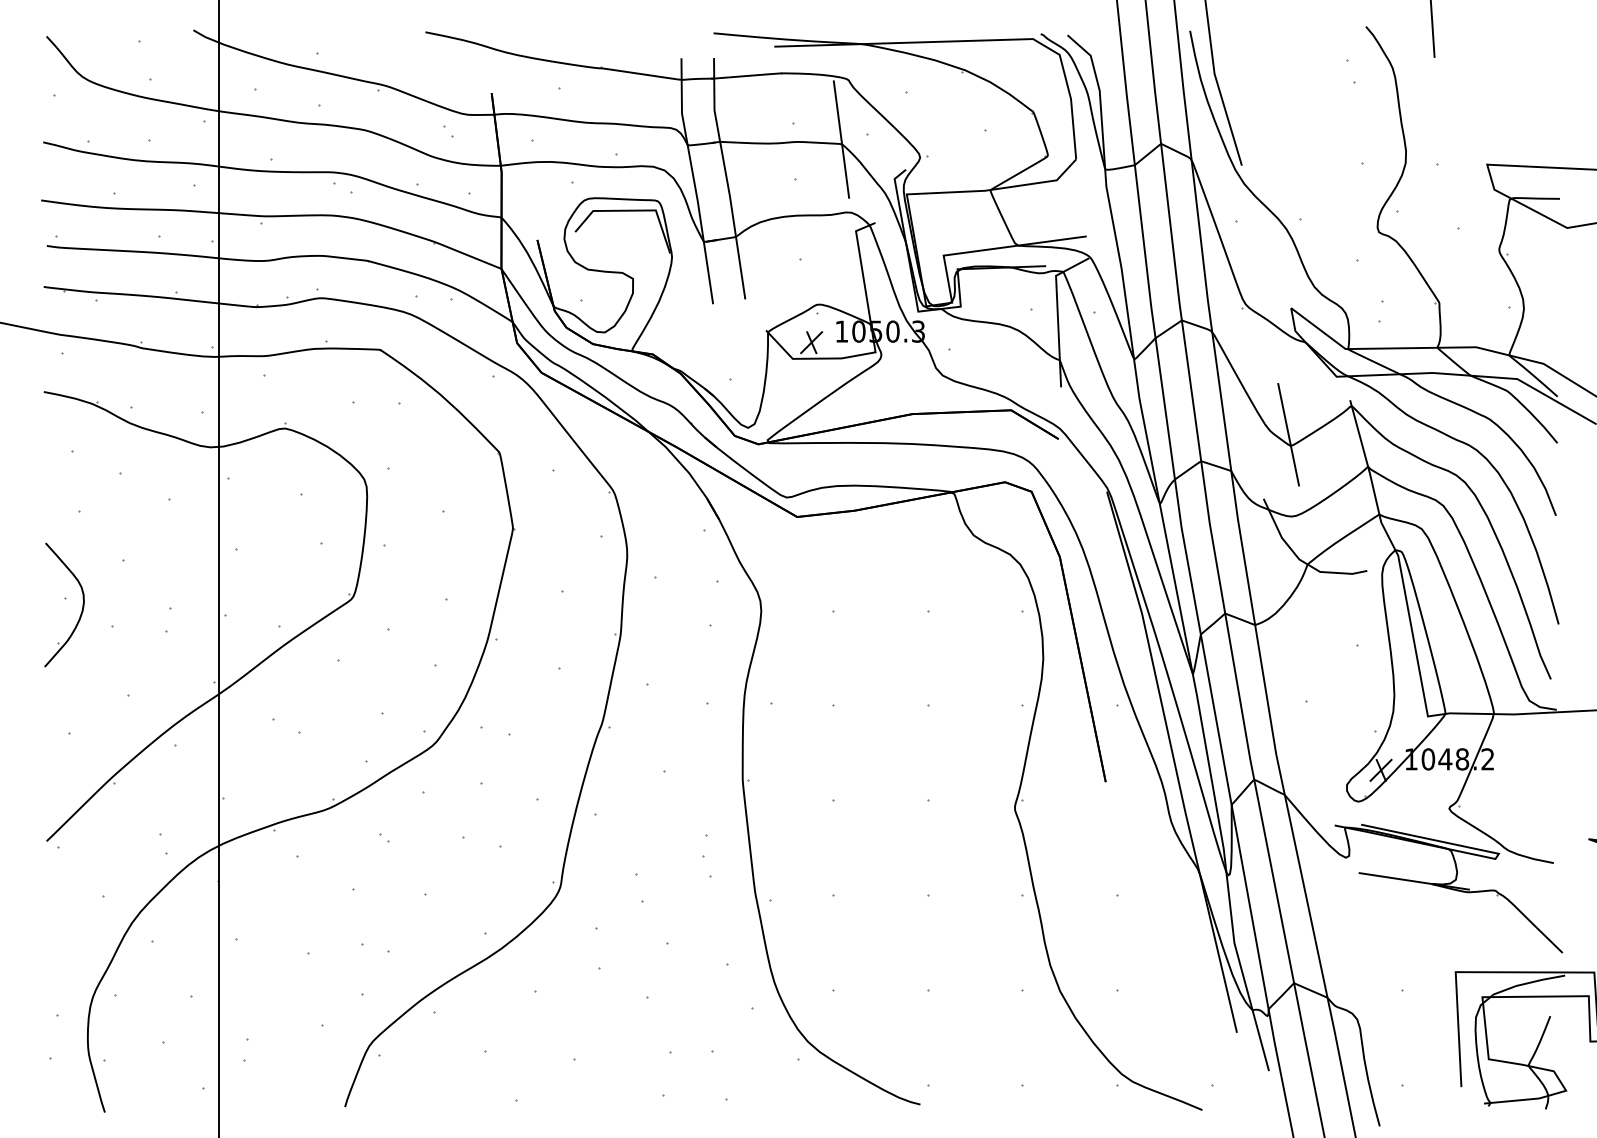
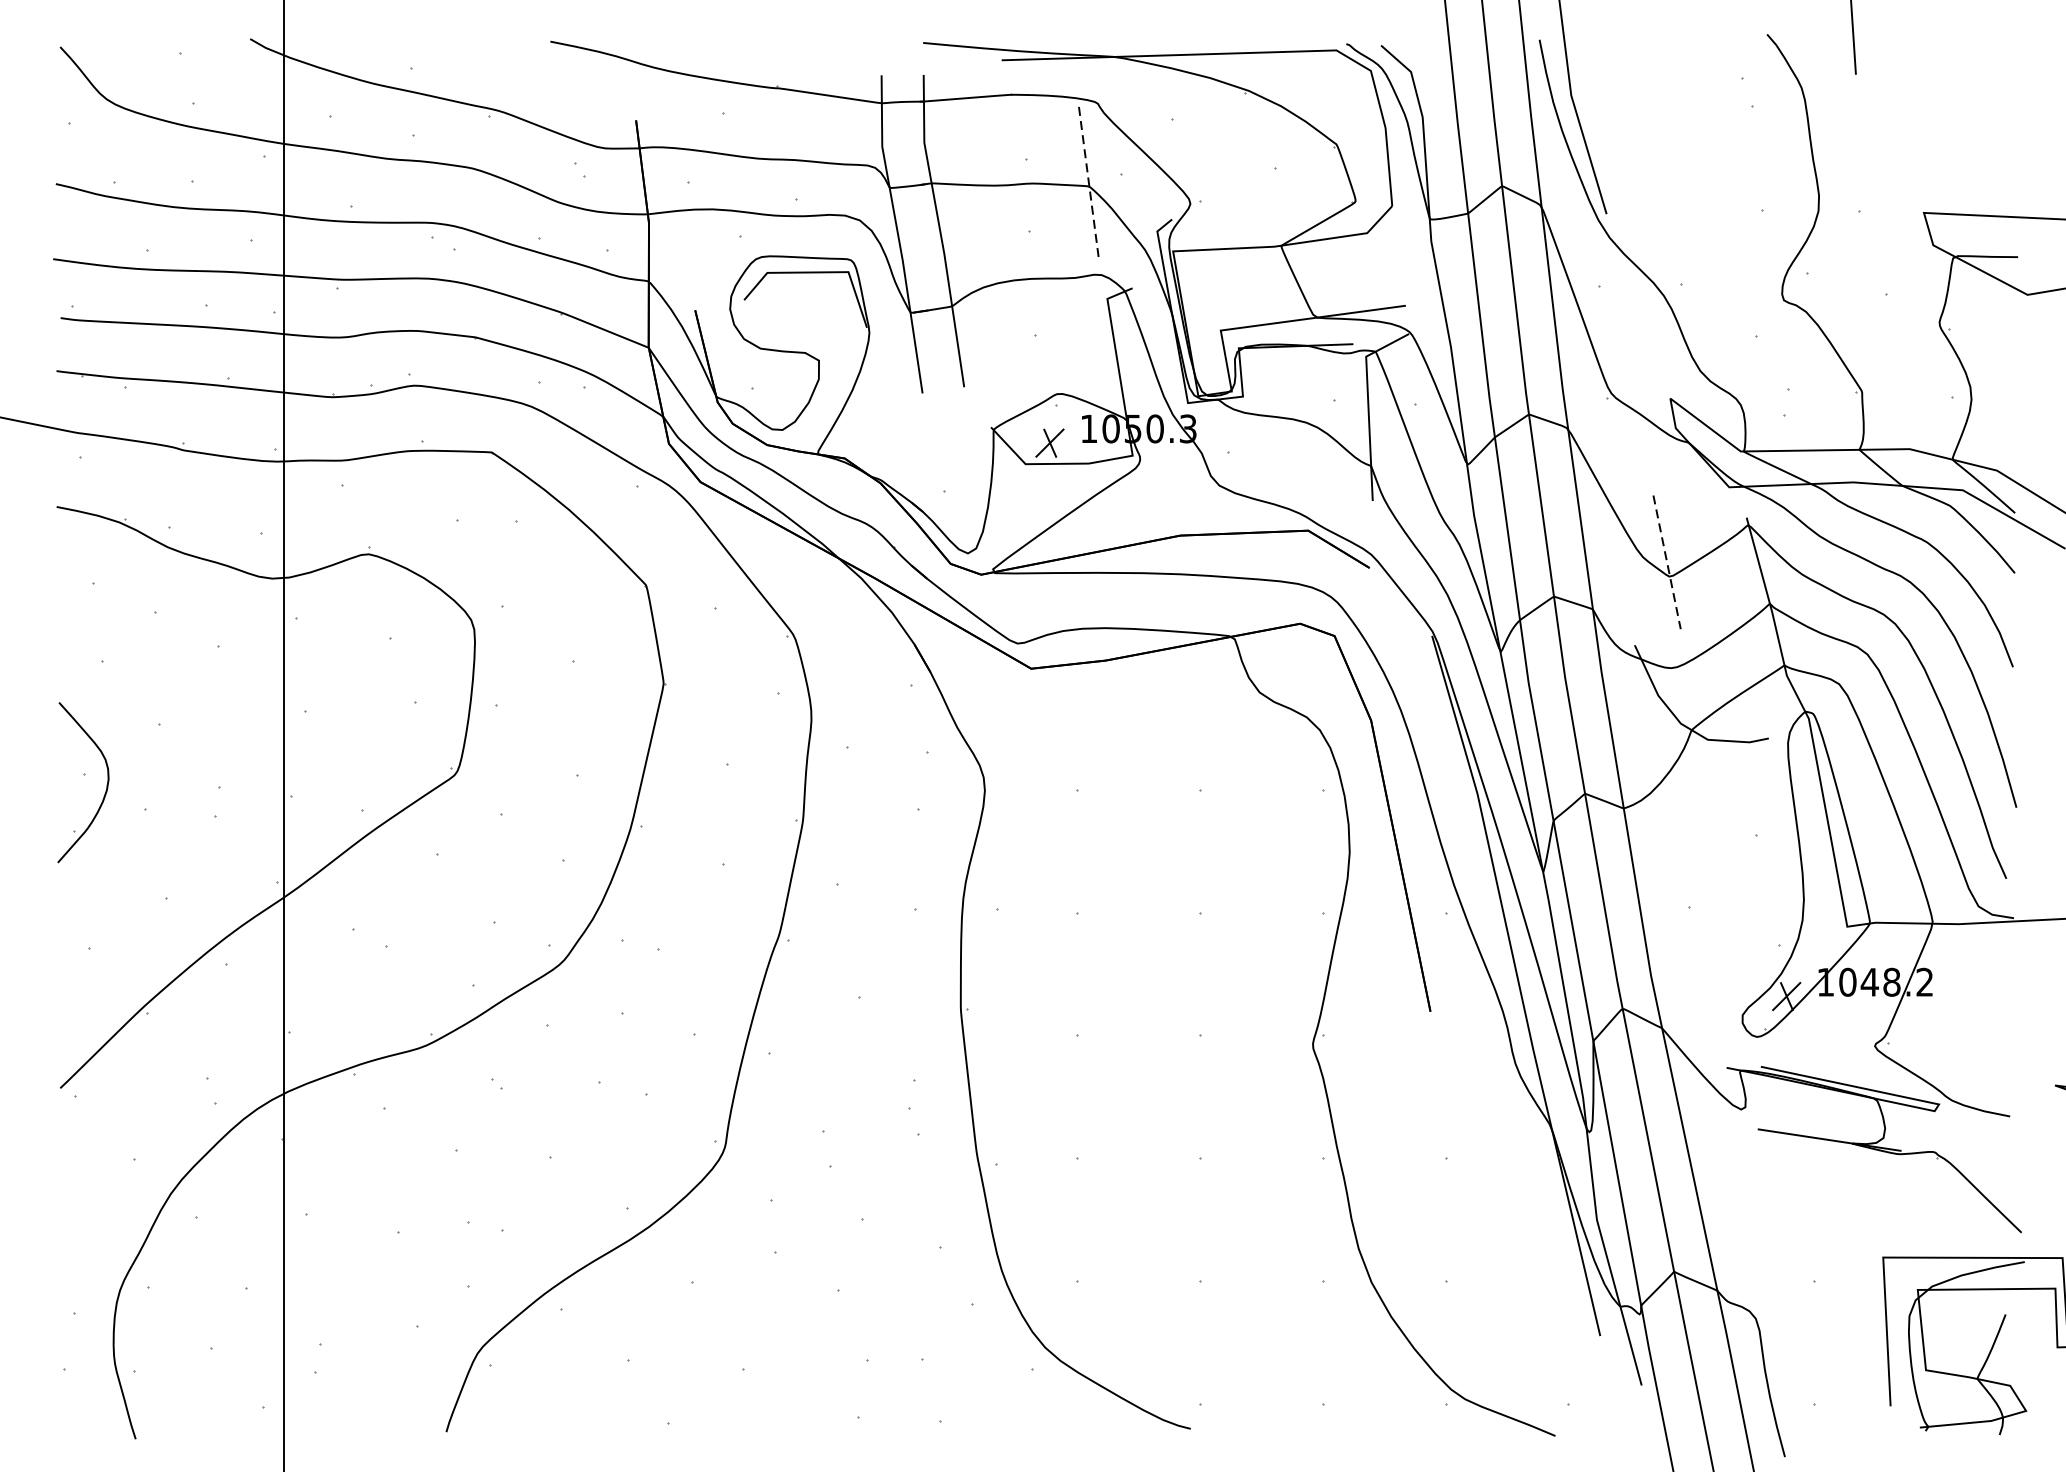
line: (841, 139) -> (1088, 180), solid -> dashed
line: (1288, 434) -> (1666, 561), solid -> dashed

